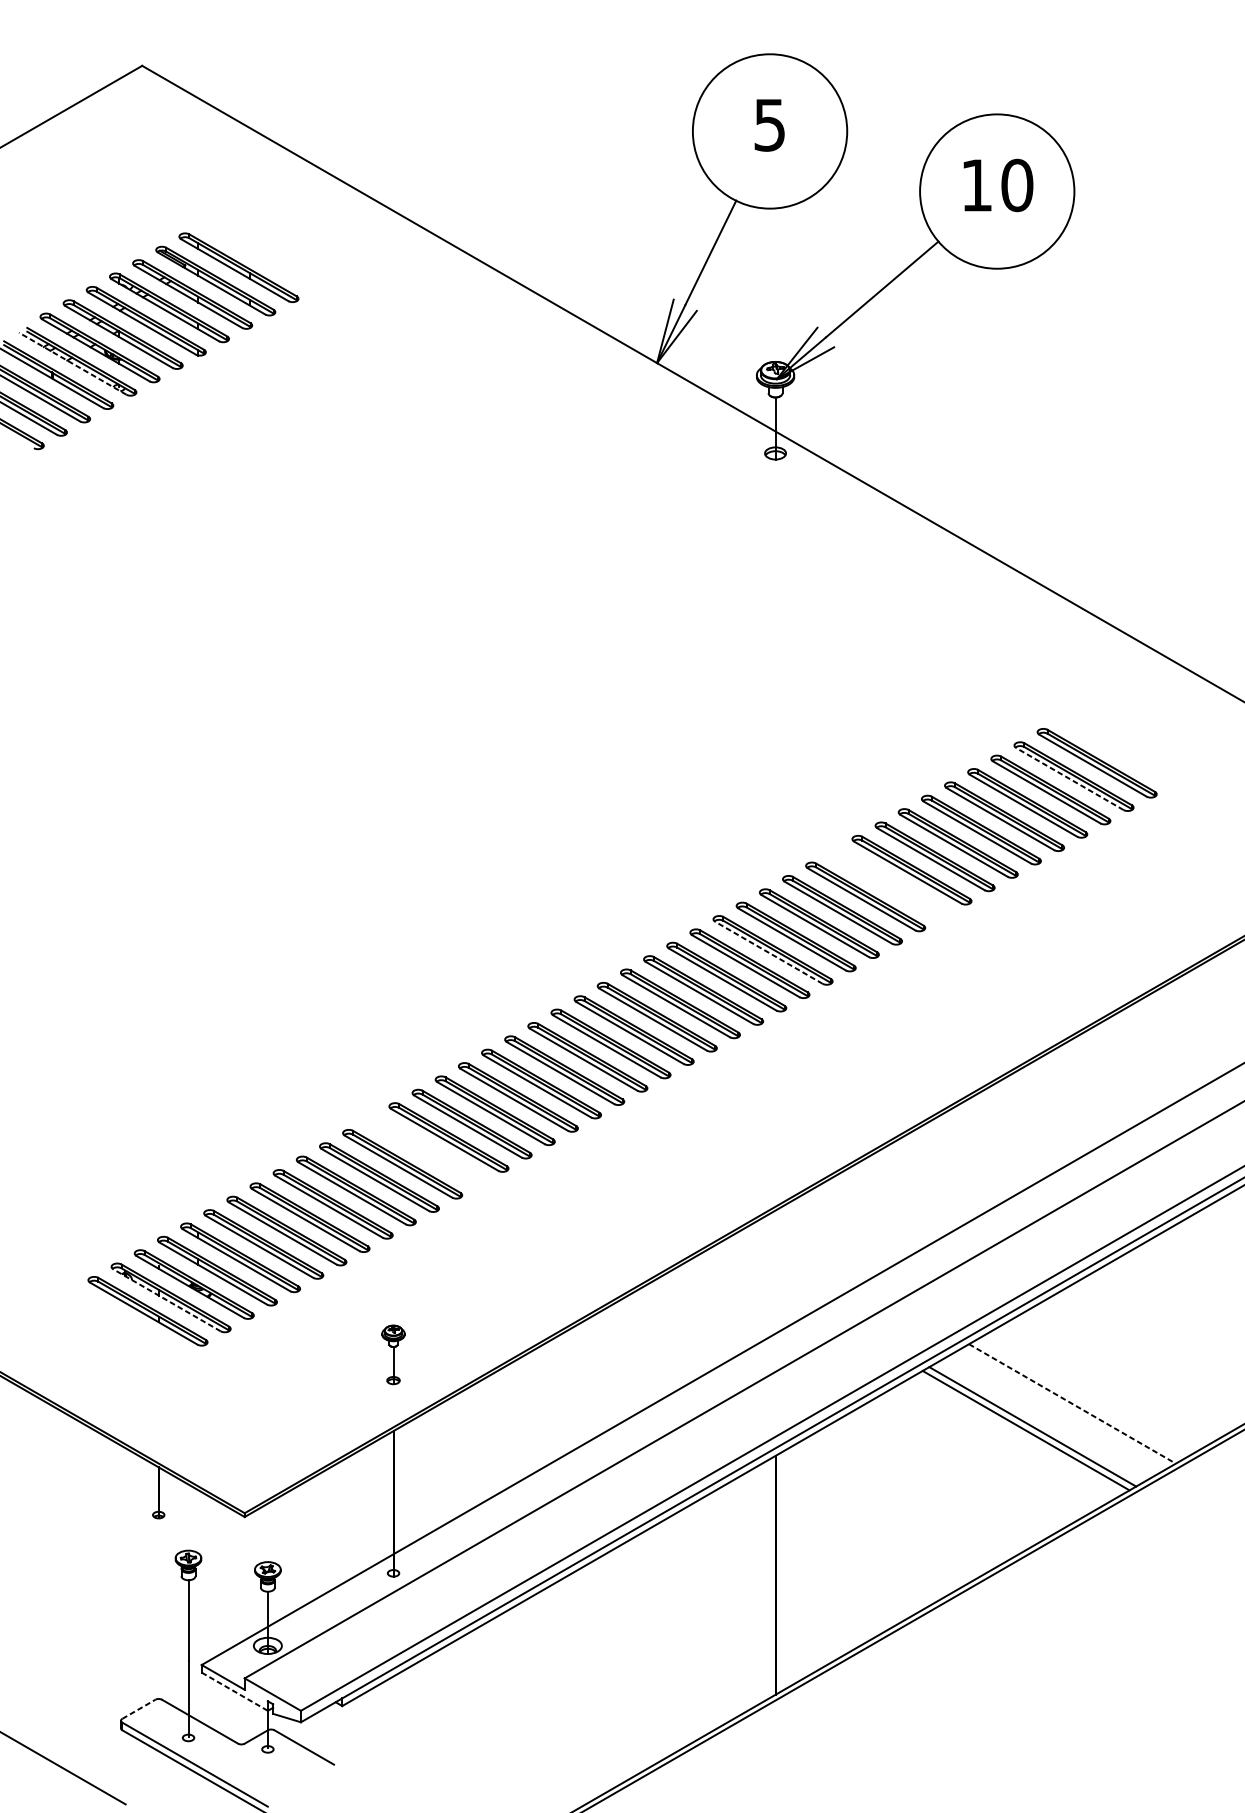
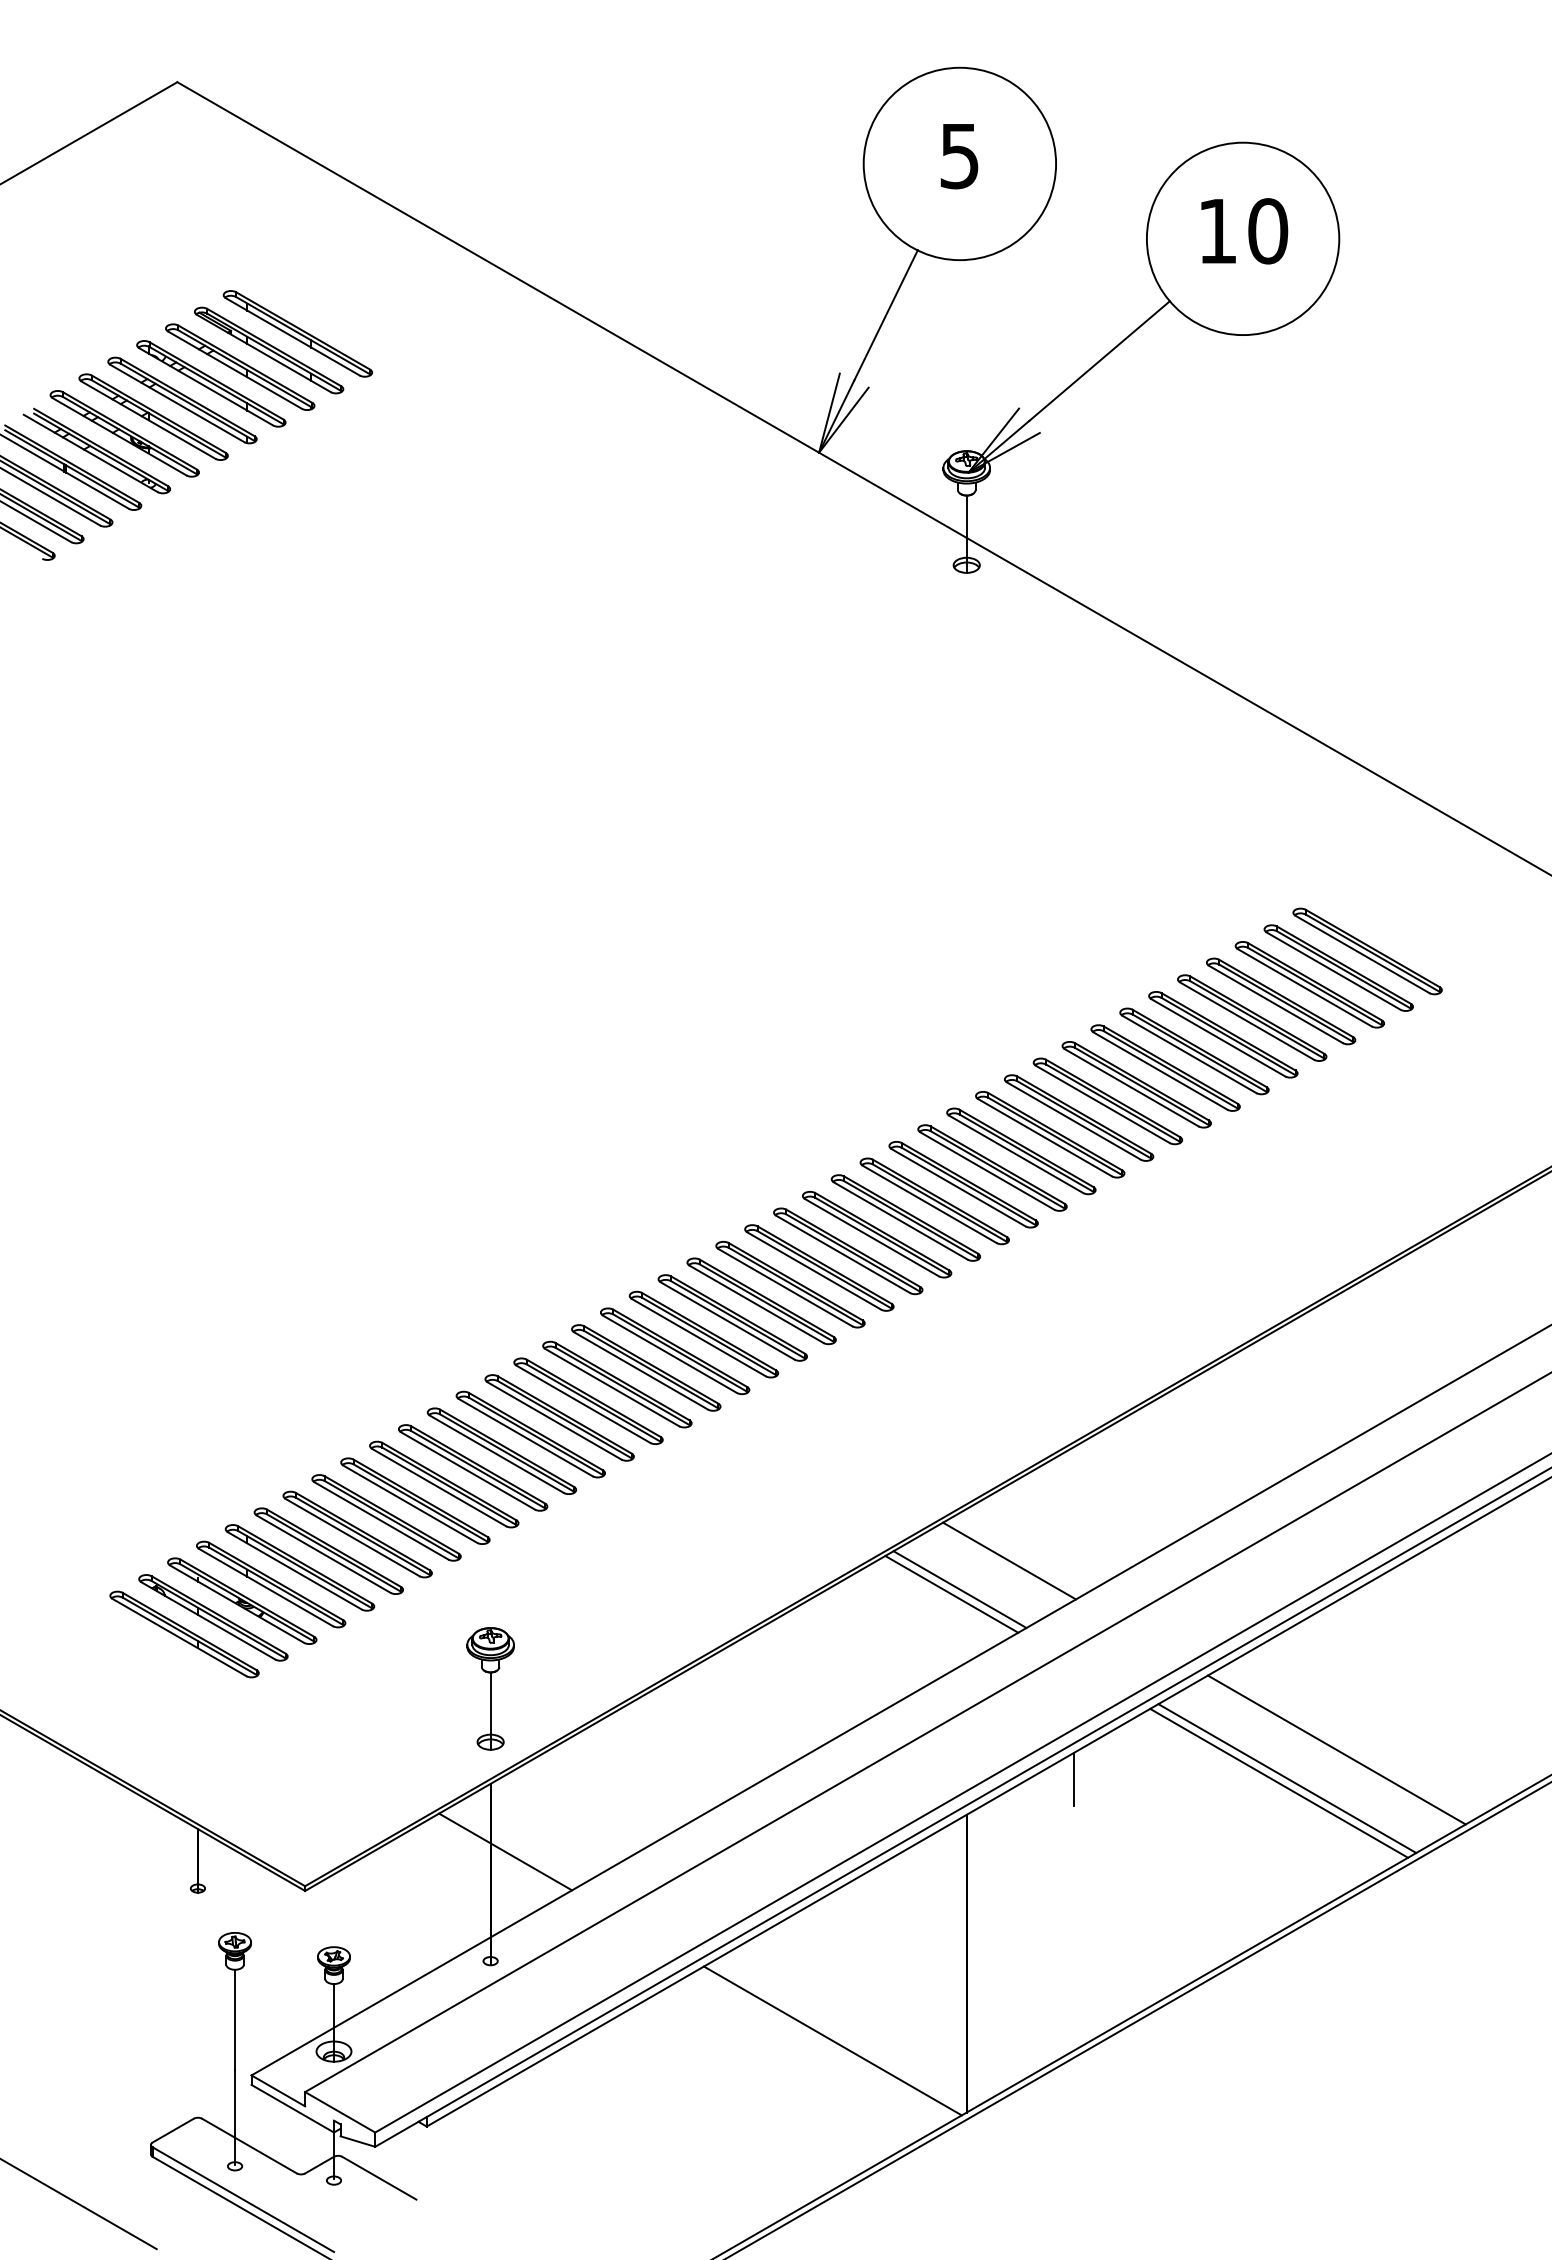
line: (72, 363) -> (90, 453), dashed -> solid
line: (1069, 778) -> (1333, 970), dashed -> solid
part: (888, 883) -> (1107, 1101), added
line: (768, 952) -> (958, 1187), dashed -> solid
part: (425, 1150) -> (530, 1434), added
line: (809, 1251) -> (1009, 1560), added
line: (769, 1275) -> (959, 1589), added
line: (763, 1278) -> (951, 1593), added
line: (166, 1300) -> (207, 1620), dashed -> solid
part: (393, 1354) -> (490, 1688), size x1.67
line: (1072, 1404) -> (1336, 1750), dashed -> solid
line: (861, 1427) -> (1073, 1779), added
line: (405, 1485) -> (505, 1851), added
line: (667, 1636) -> (832, 2040), added
line: (234, 1691) -> (292, 2108), dashed -> solid
line: (139, 1709) -> (173, 2130), dashed -> solid

